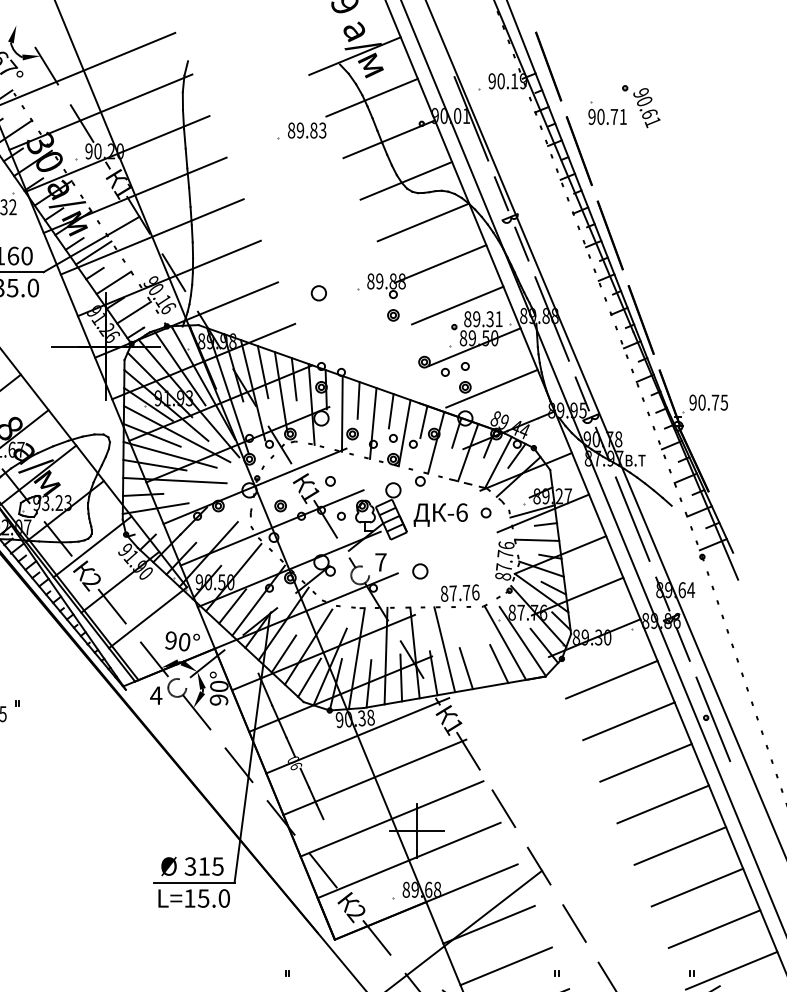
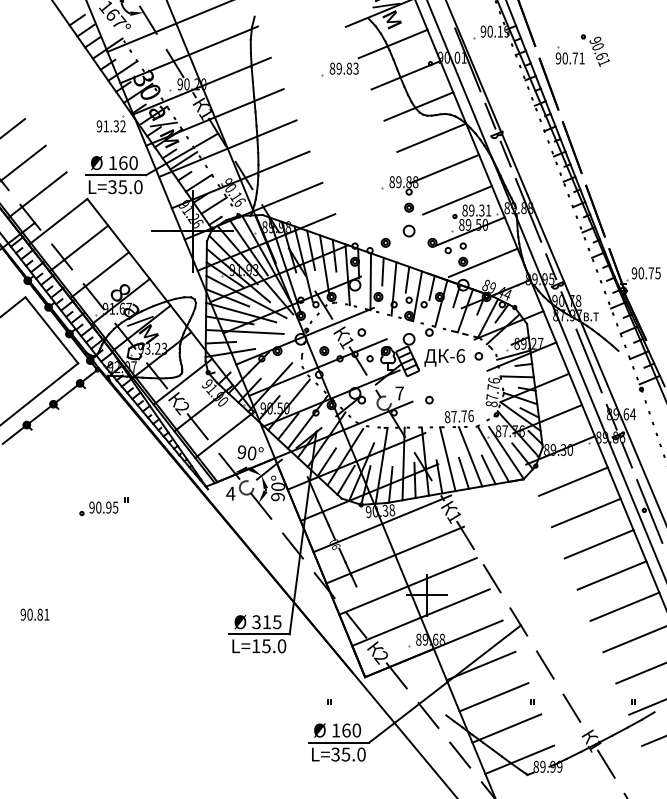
circle: (318, 292) -> (408, 230), moved
part: (361, 361) -> (385, 242), added
circle: (420, 570) -> (429, 399), size x0.62
line: (474, 646) -> (470, 456), added

